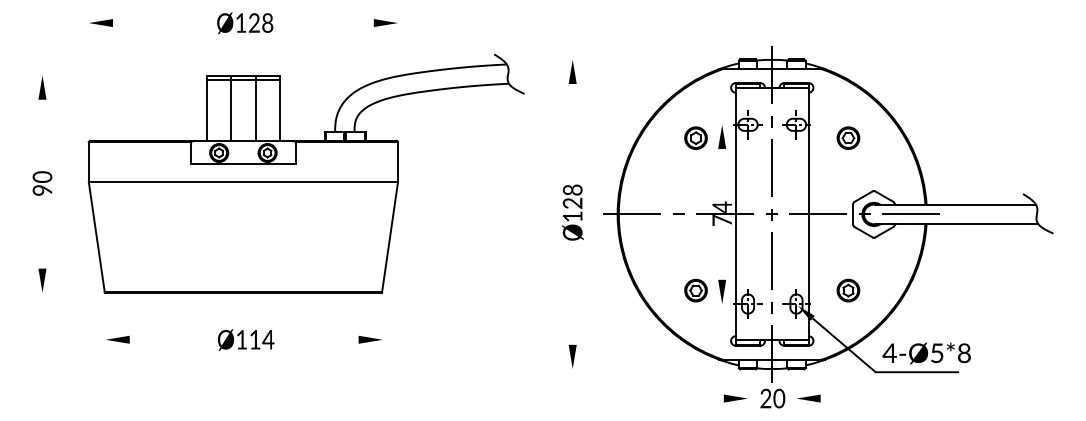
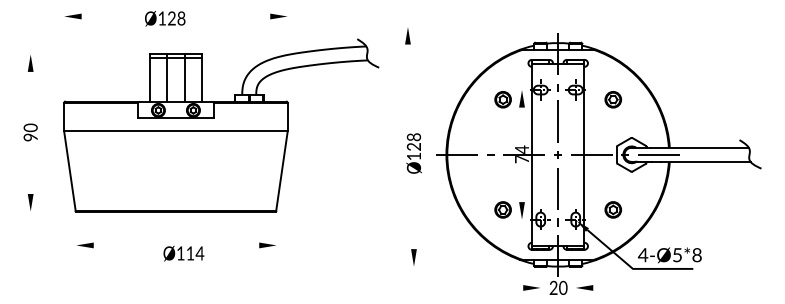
text: (245, 23) -> (165, 18), moved
part: (572, 72) -> (407, 36), moved
text: (245, 339) -> (183, 253), moved

